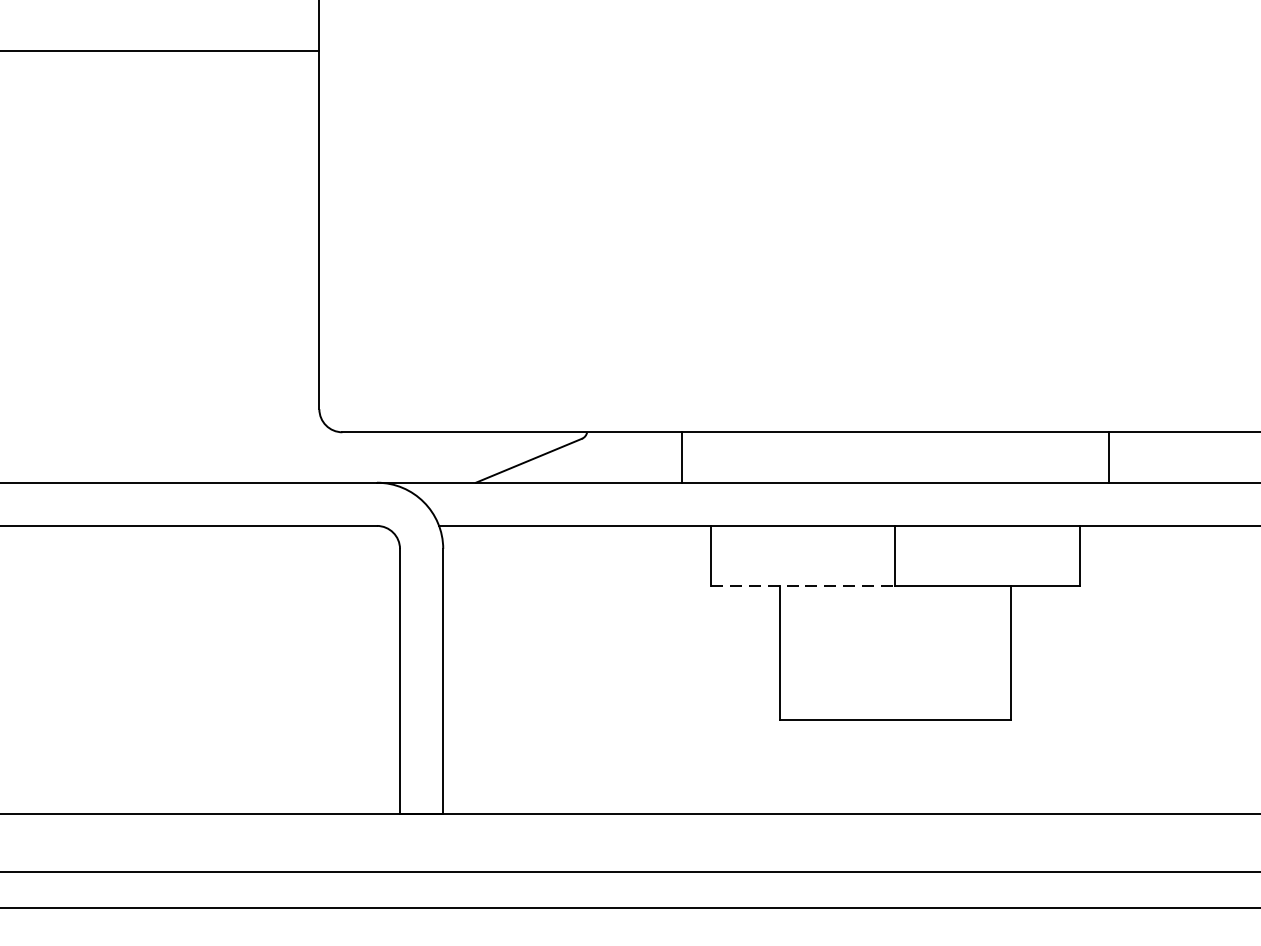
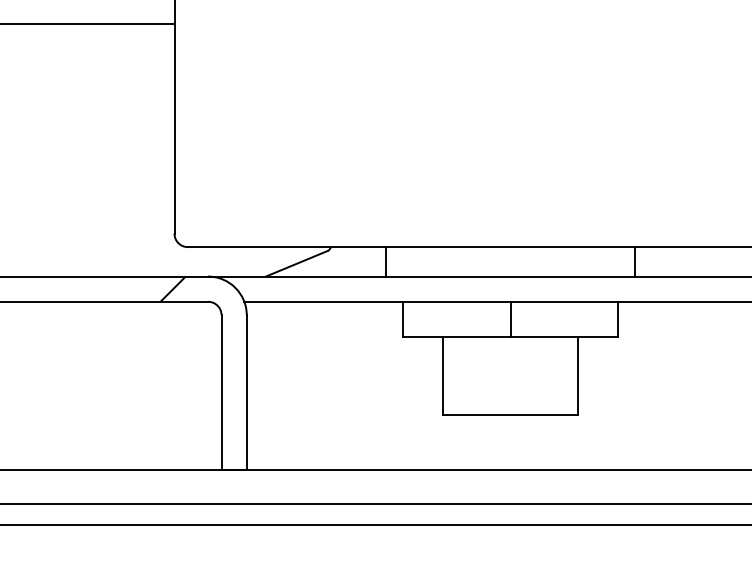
hatch: (315, 503) -> (172, 288), added
line: (802, 587) -> (456, 337), dashed -> solid

